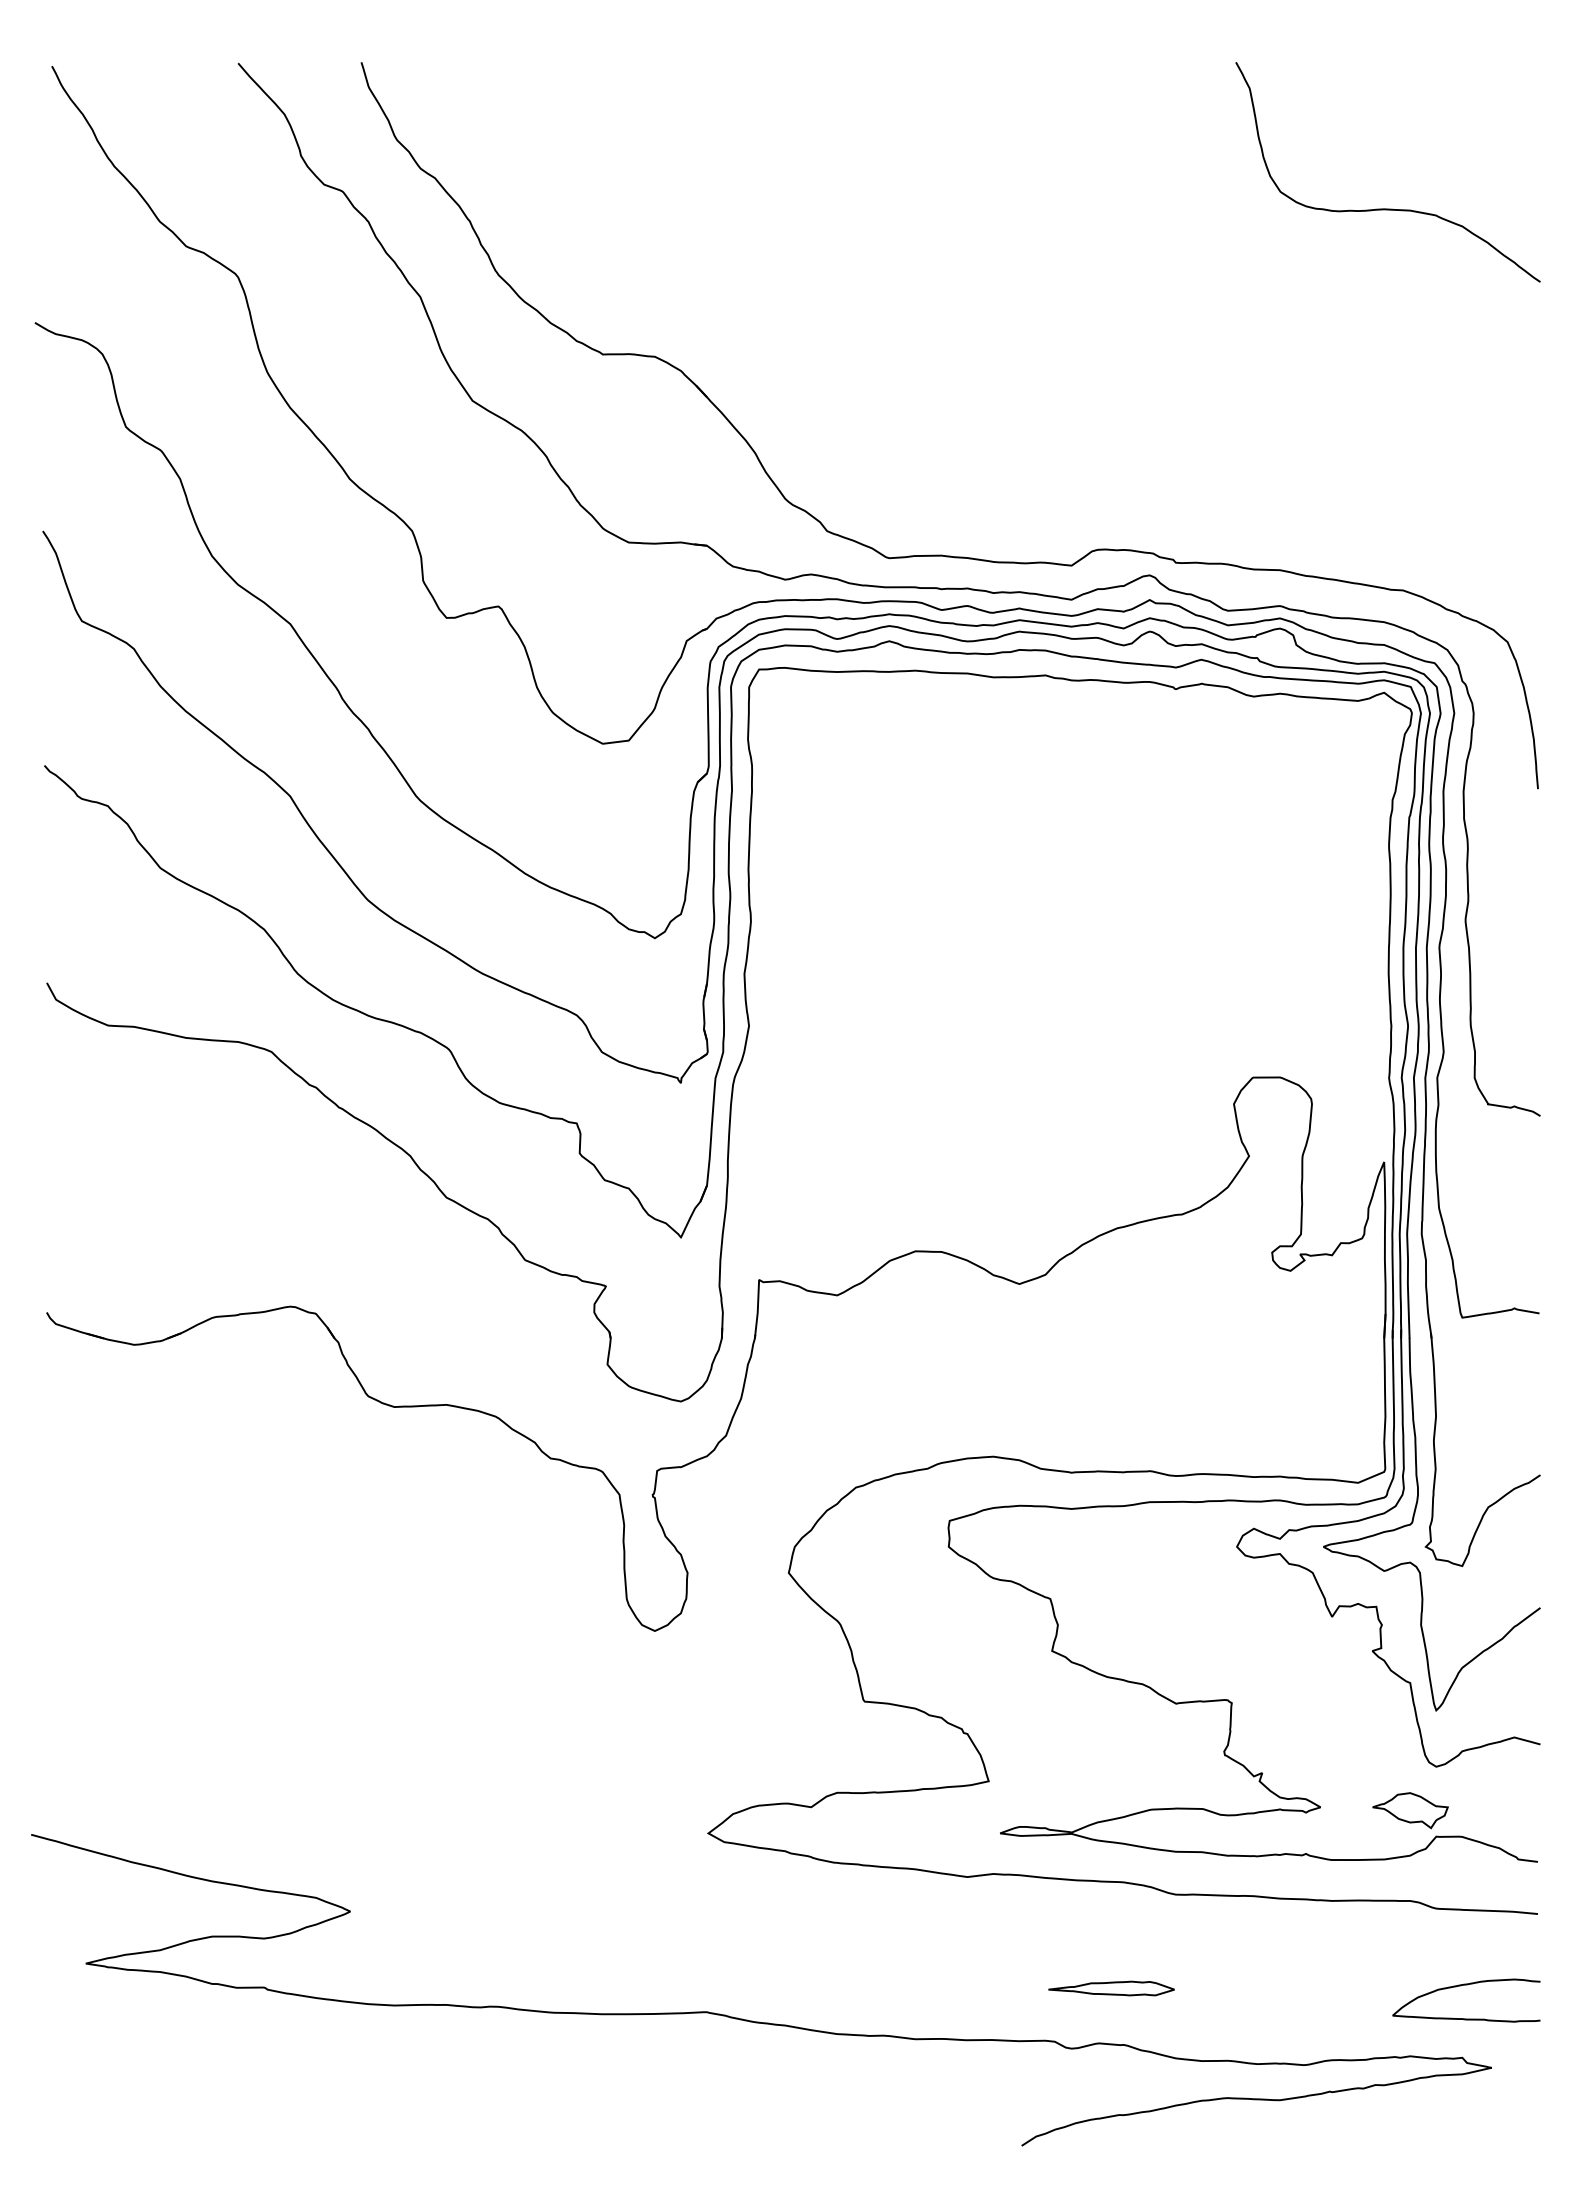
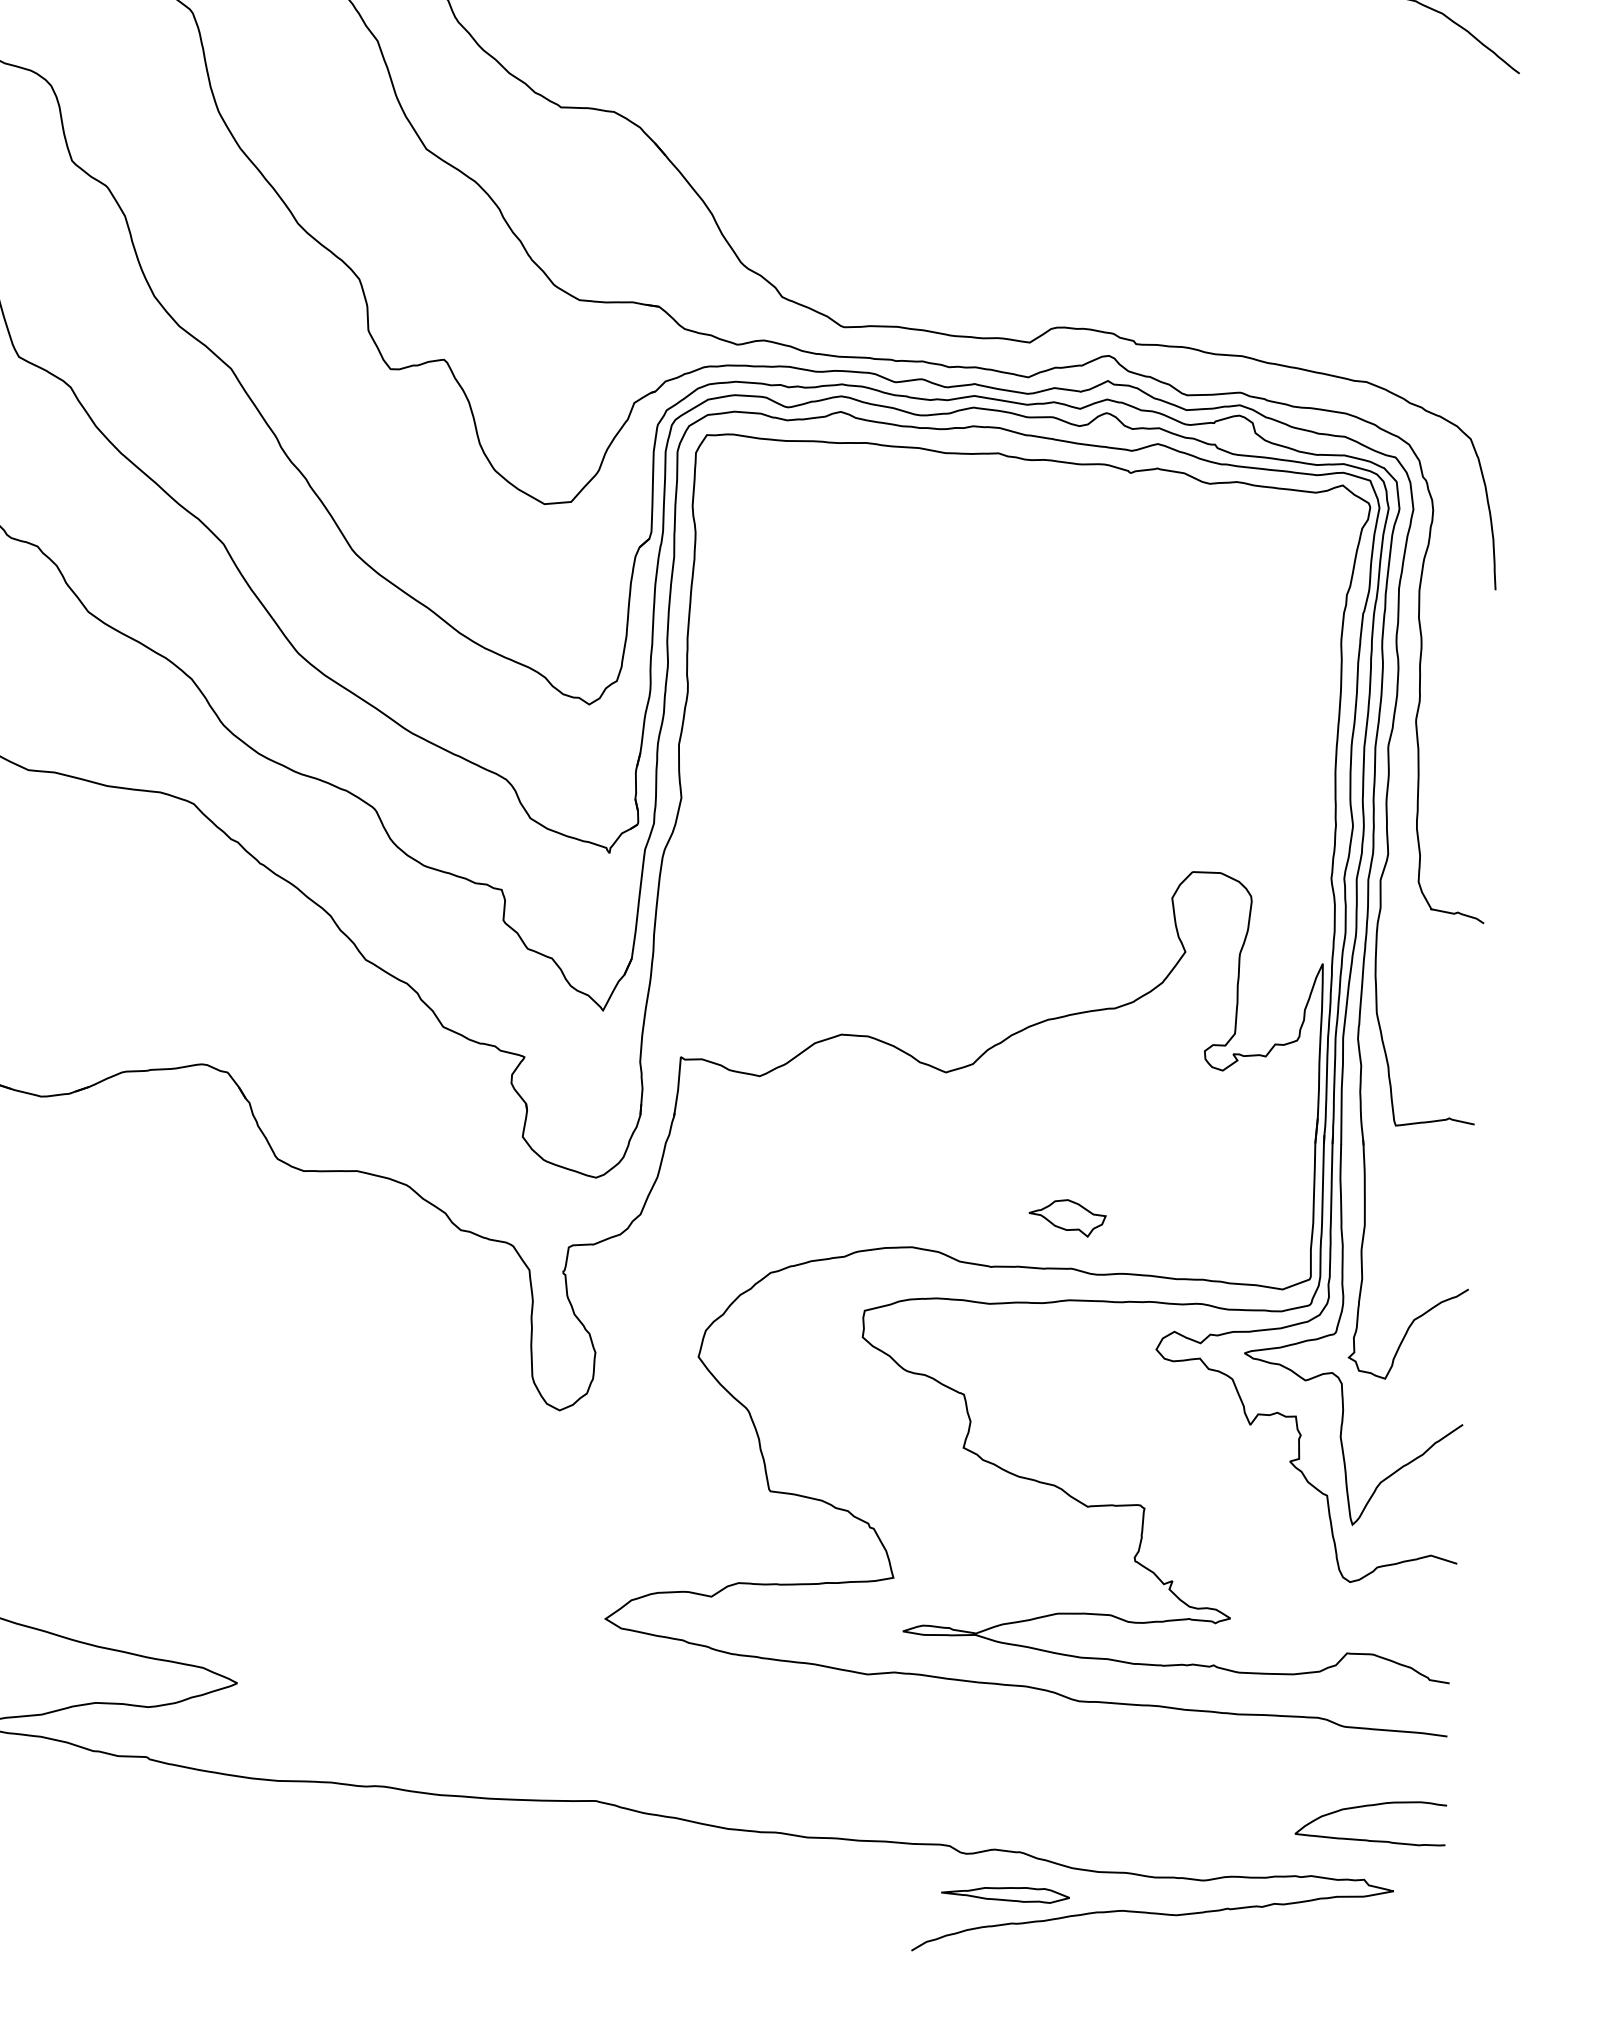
part: (1410, 1810) -> (1067, 1217), moved
part: (1111, 1988) -> (1005, 1894), moved

